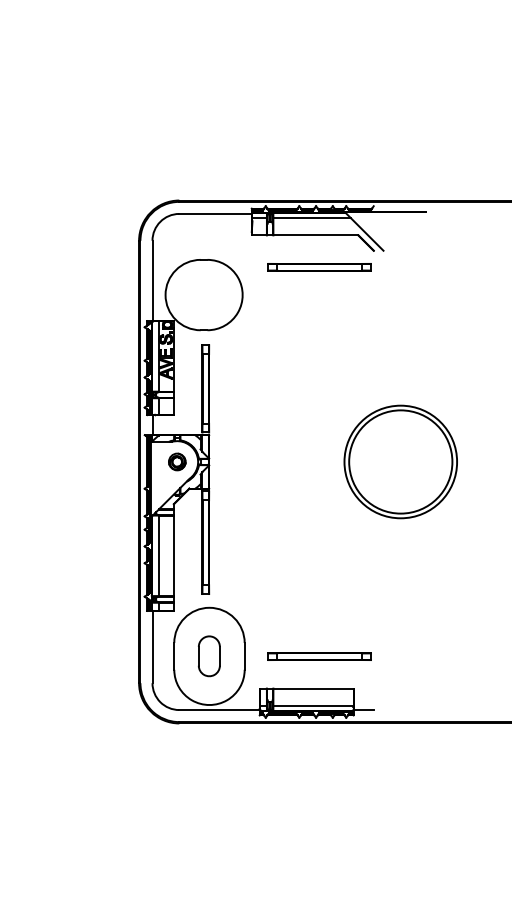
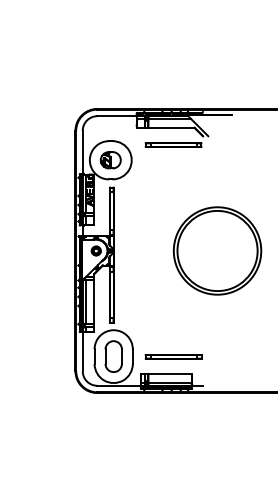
part: (203, 295) -> (110, 160), added
part: (400, 461) -> (217, 250), size x1.43
part: (209, 656) -> (113, 356), size x1.43

